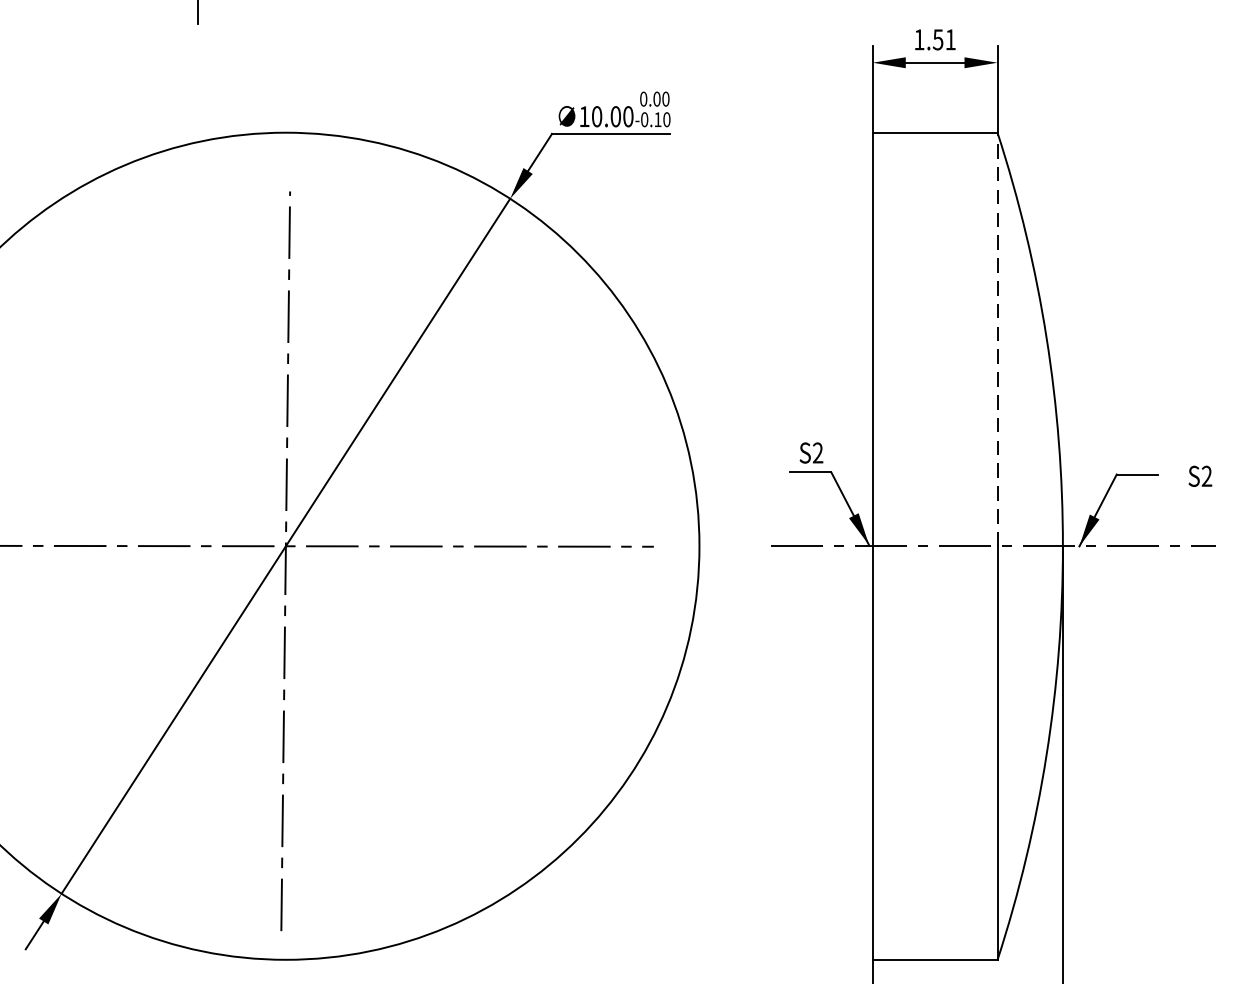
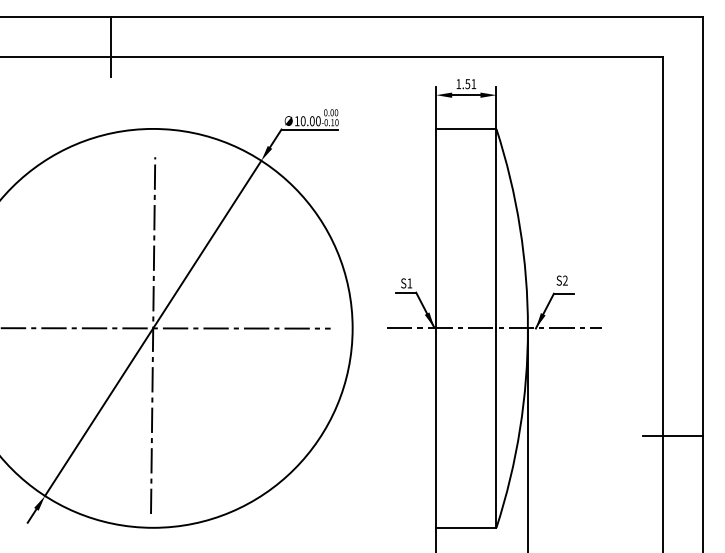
line: (997, 339) -> (496, 228), dashed -> solid
text: (817, 453) -> (409, 283), S2 -> S1
text: (1198, 475) -> (561, 280), moved

